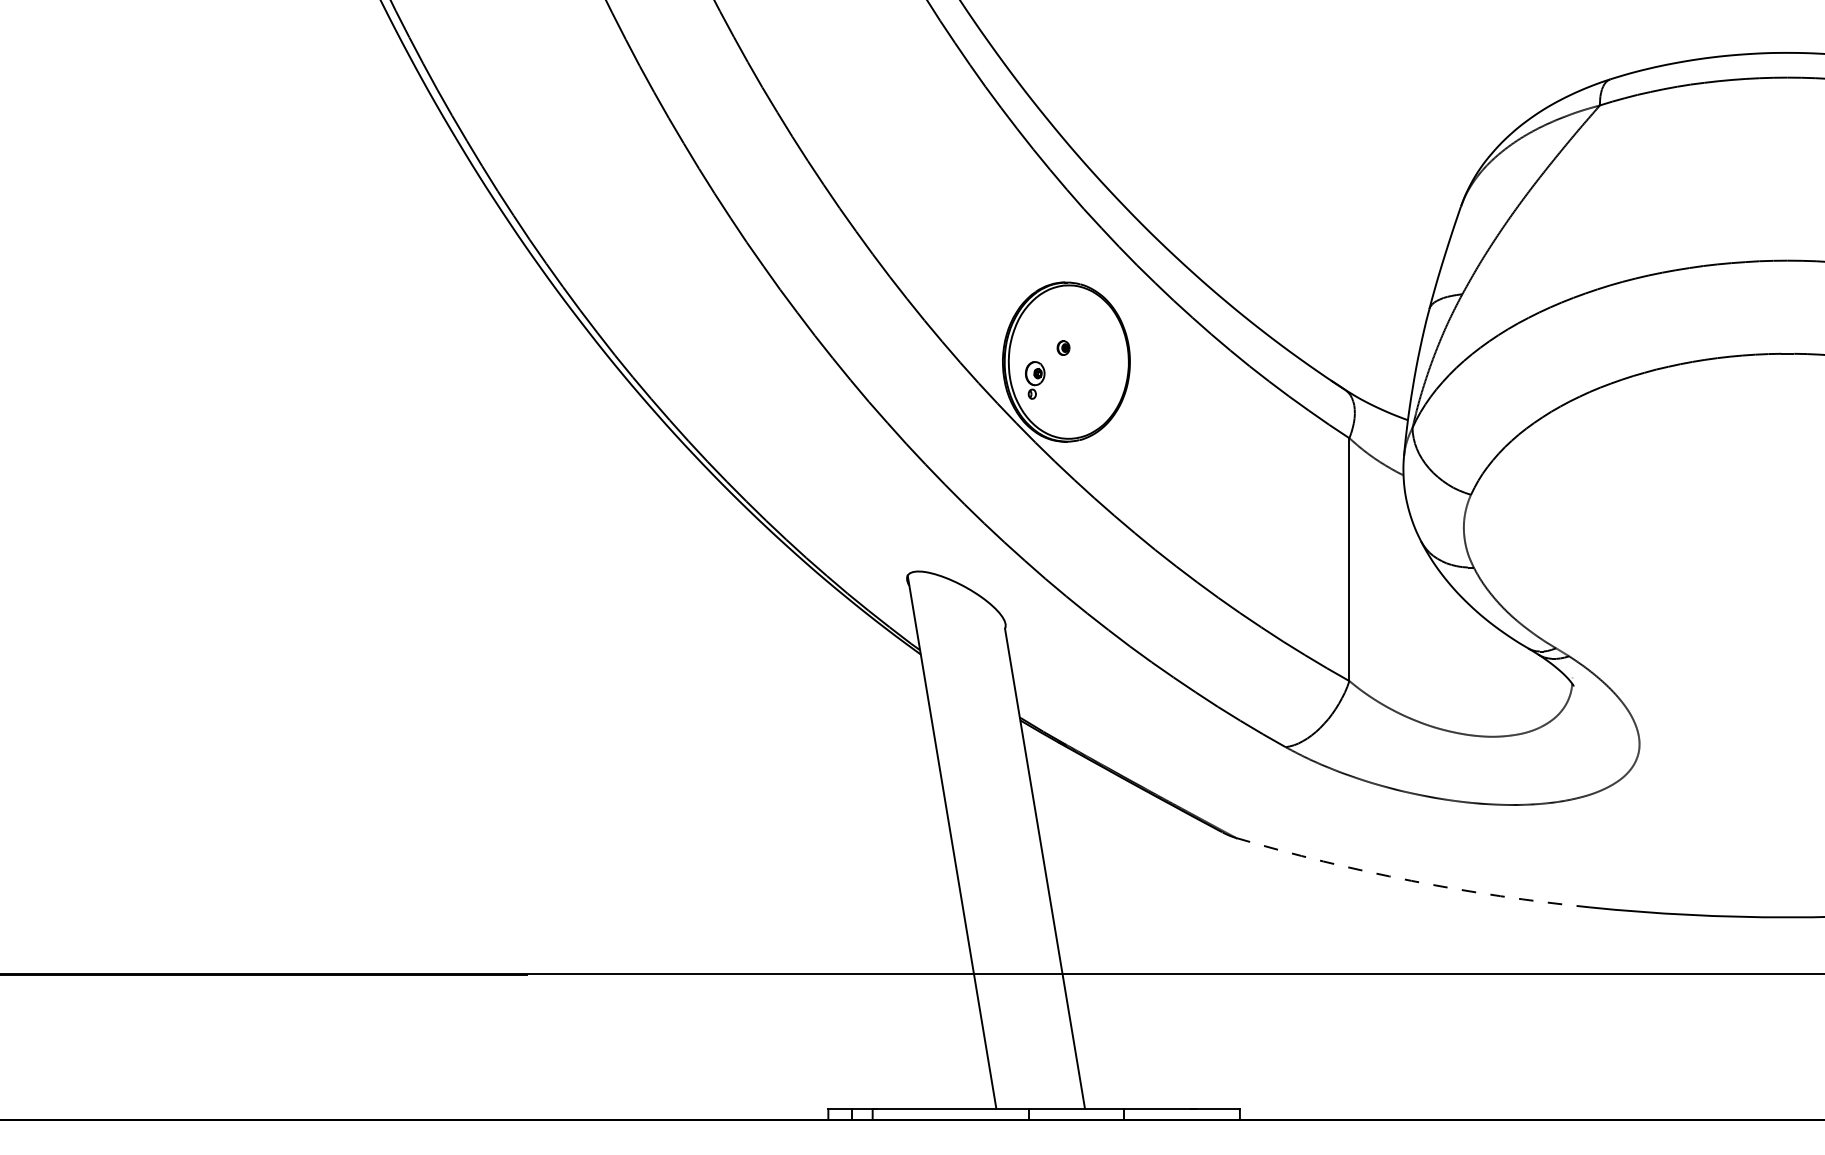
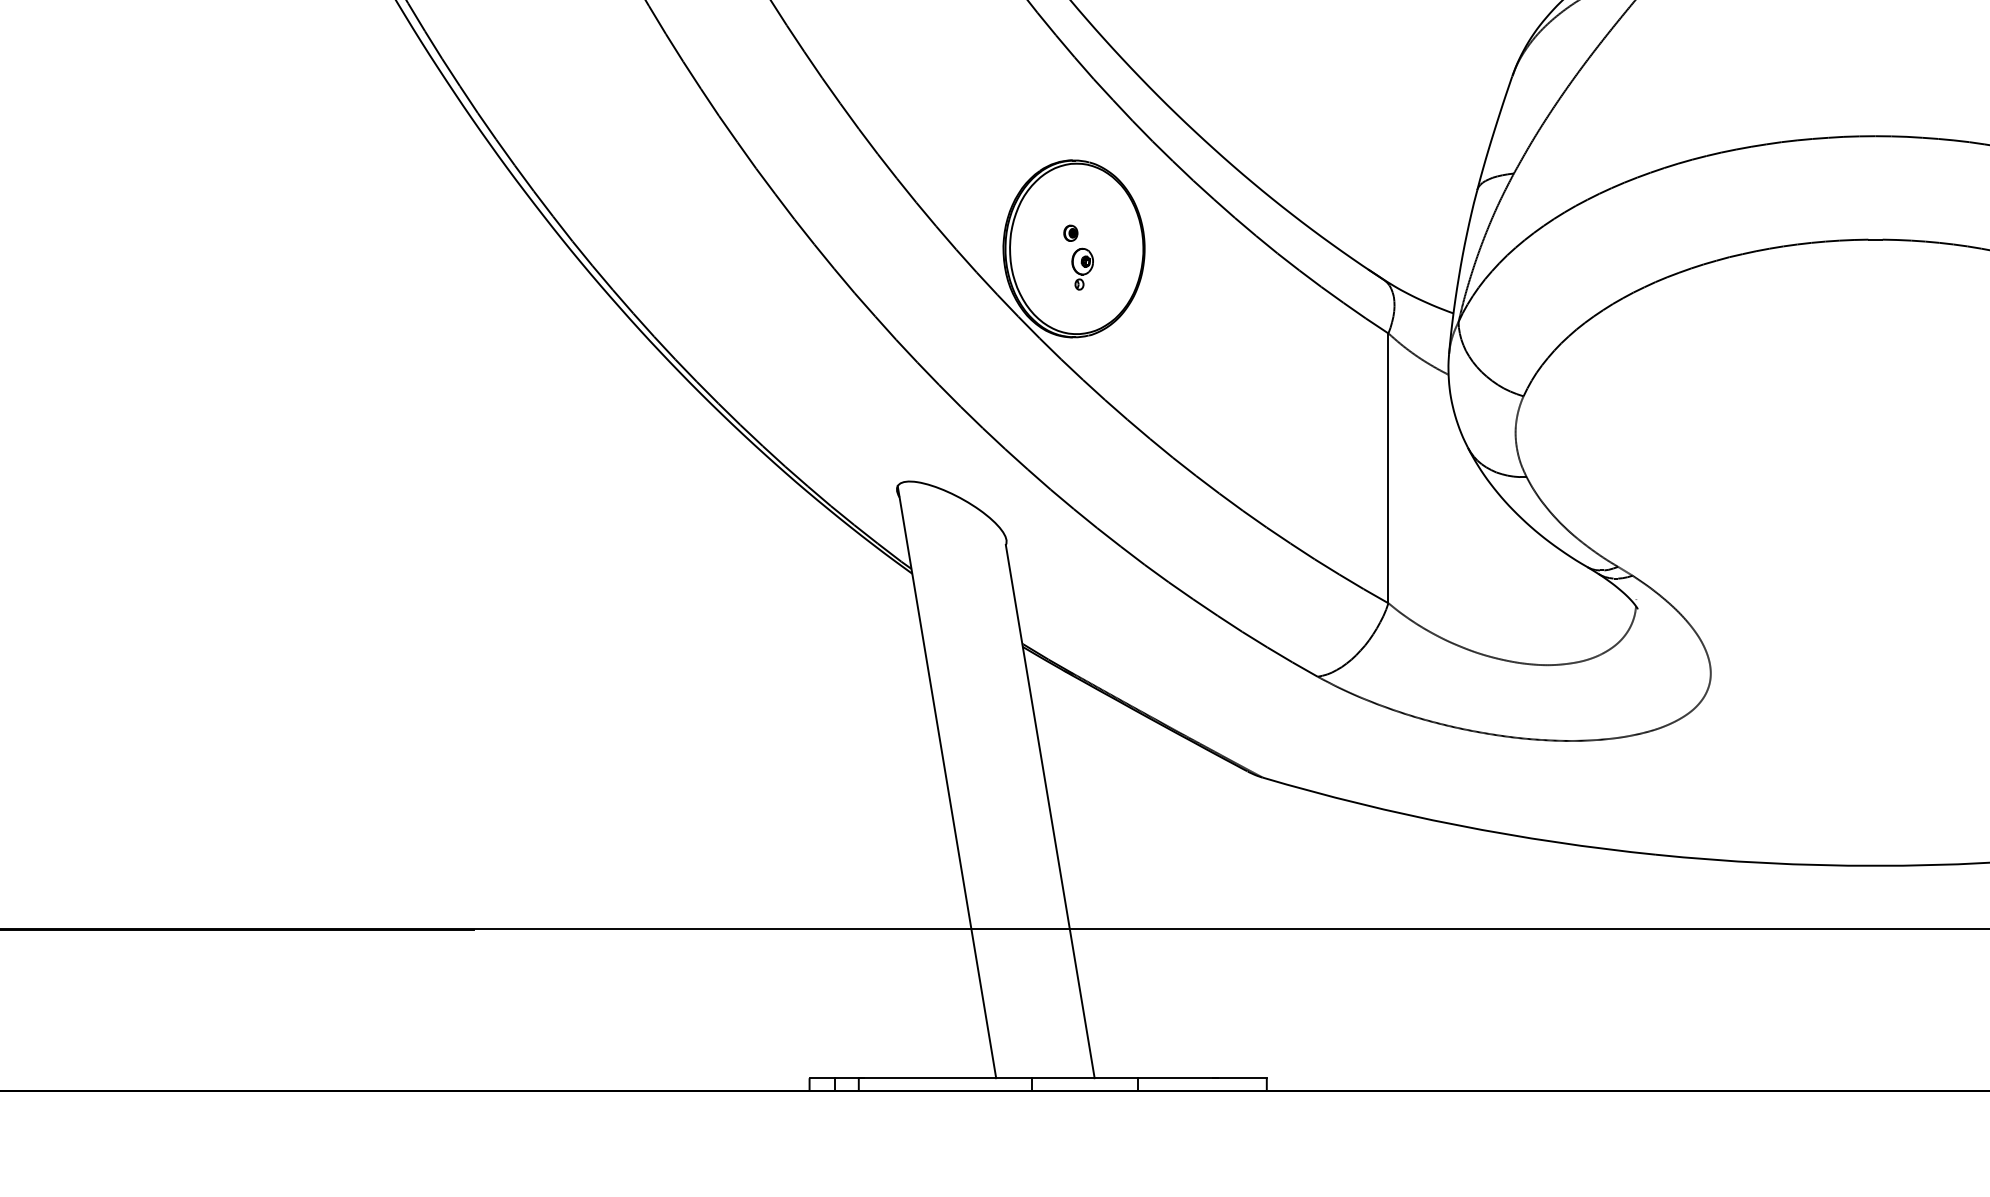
part: (1035, 380) -> (1083, 269), moved
arc: (1411, 880) -> (1457, 824), dashed -> solid

